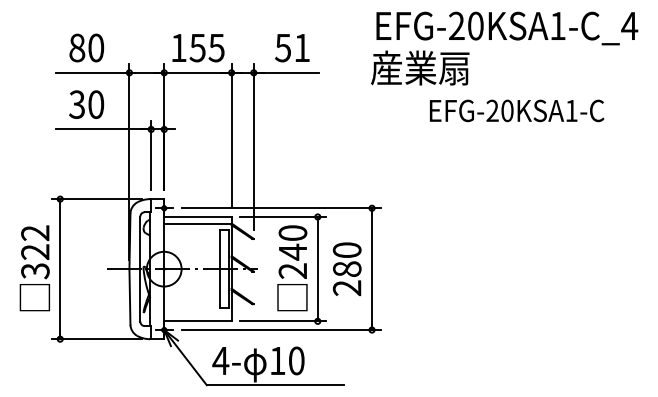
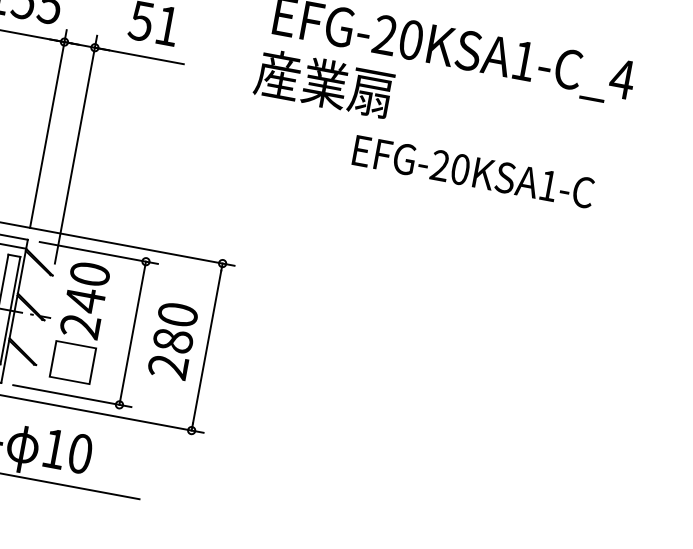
text: (517, 110) -> (474, 171), moved
text: (292, 268) -> (80, 322), moved

